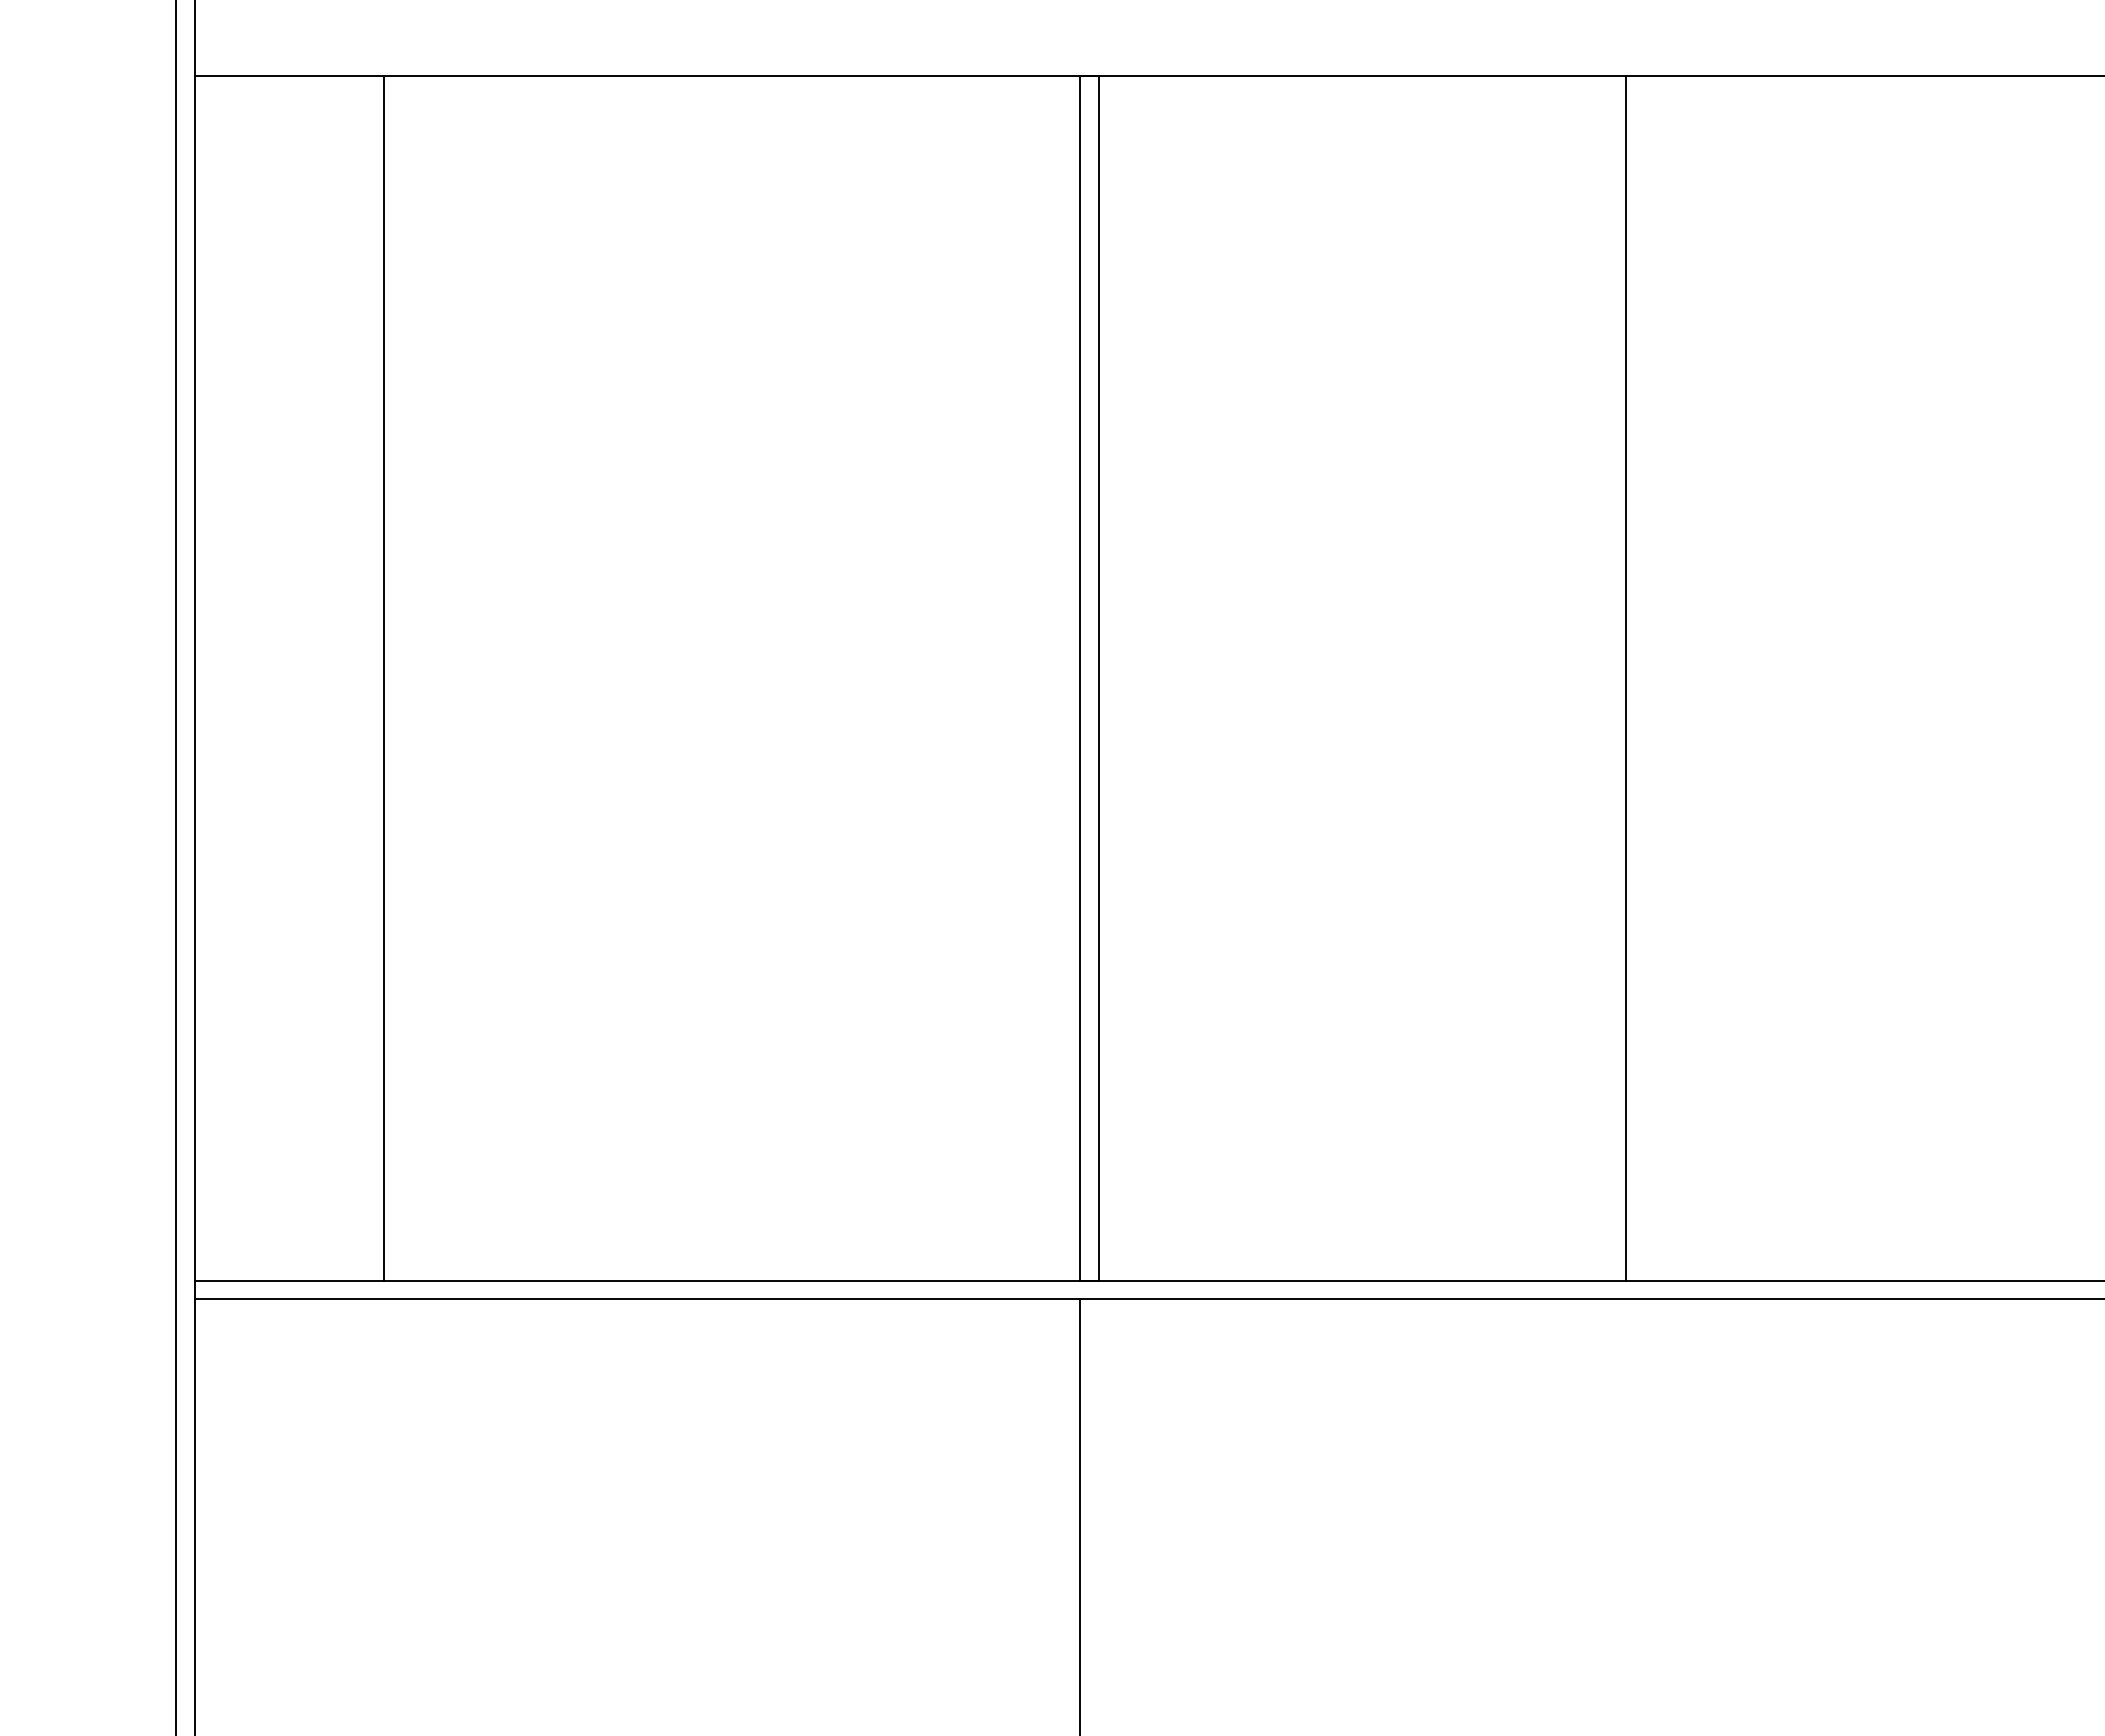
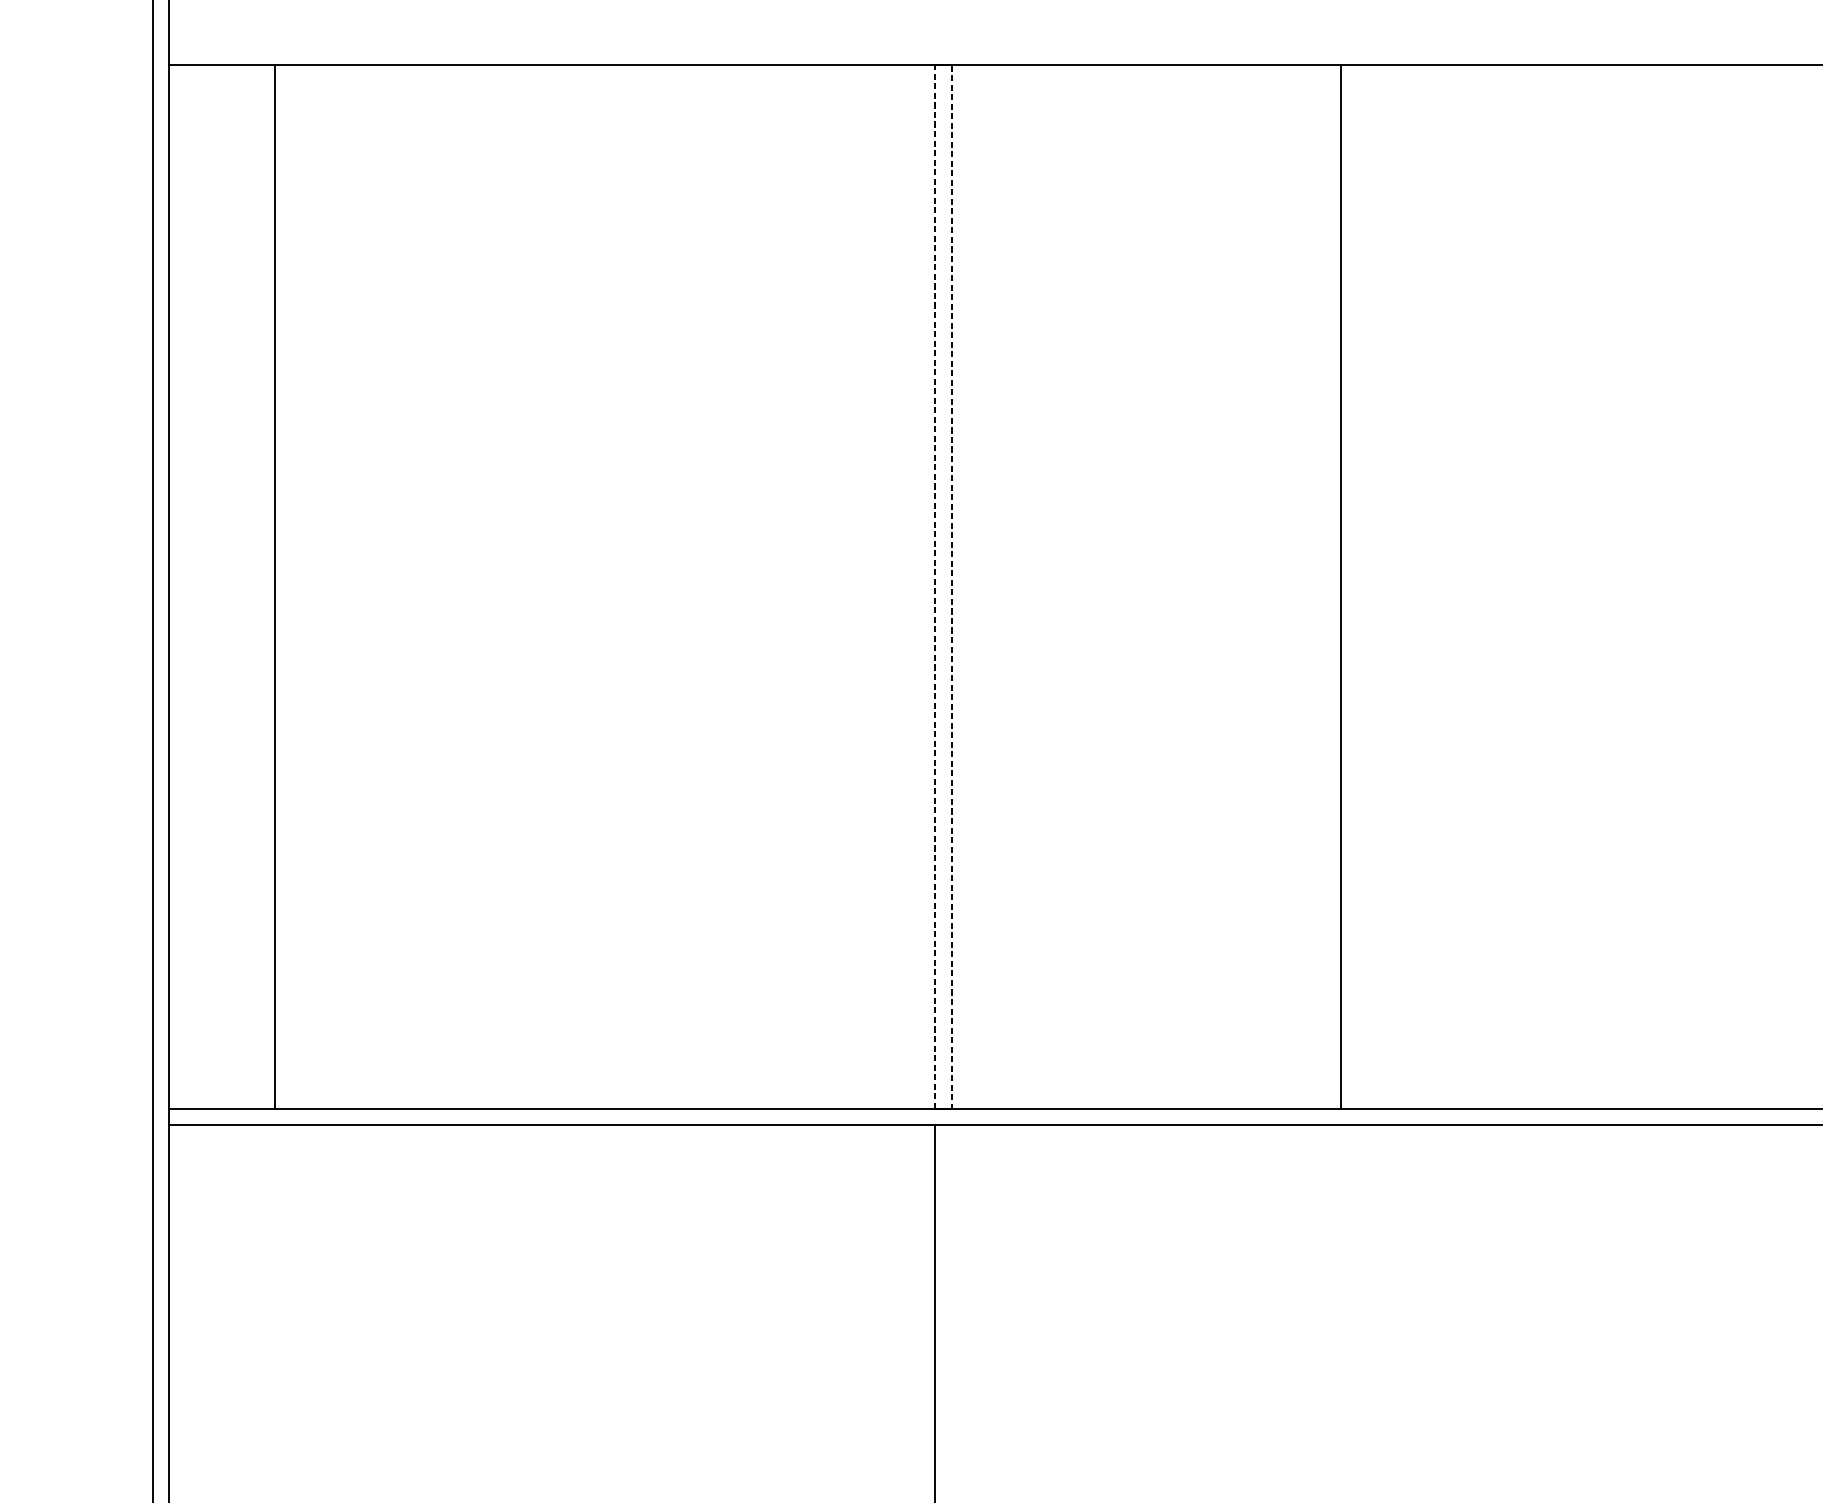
line: (383, 677) -> (274, 586), moved
line: (1080, 677) -> (935, 586), solid -> dashed
line: (1625, 677) -> (1341, 586), moved
line: (1098, 678) -> (951, 587), solid -> dashed

